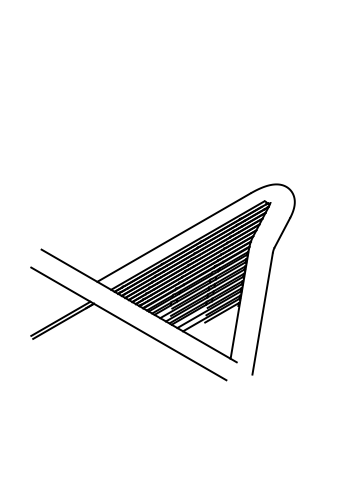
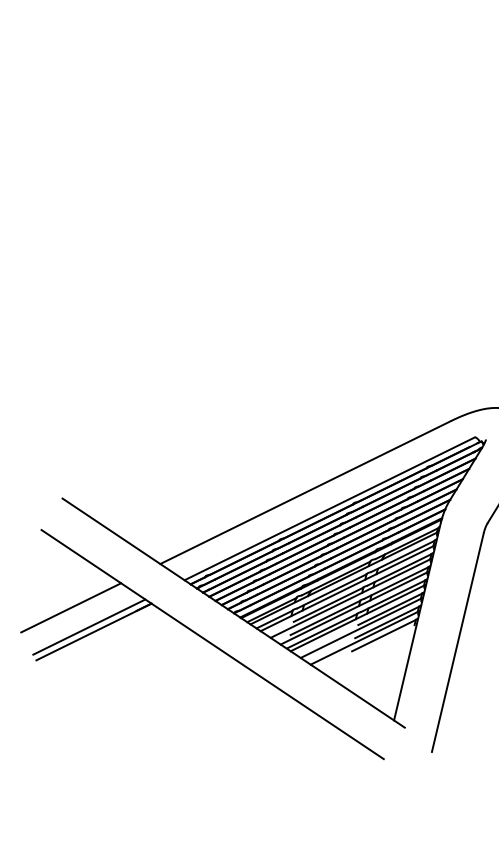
line: (49, 308) -> (69, 606), added

